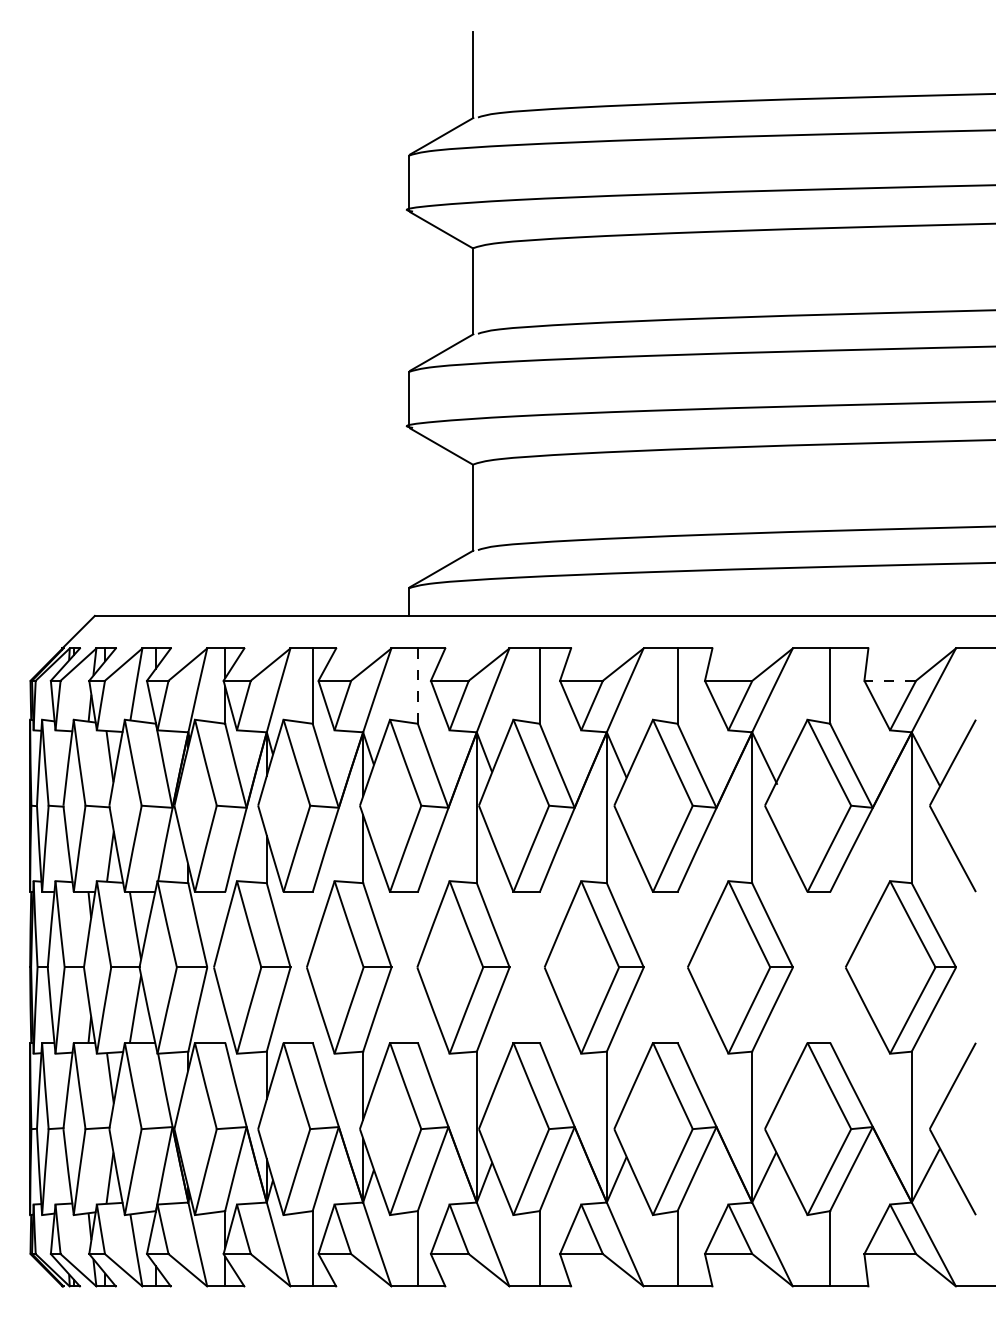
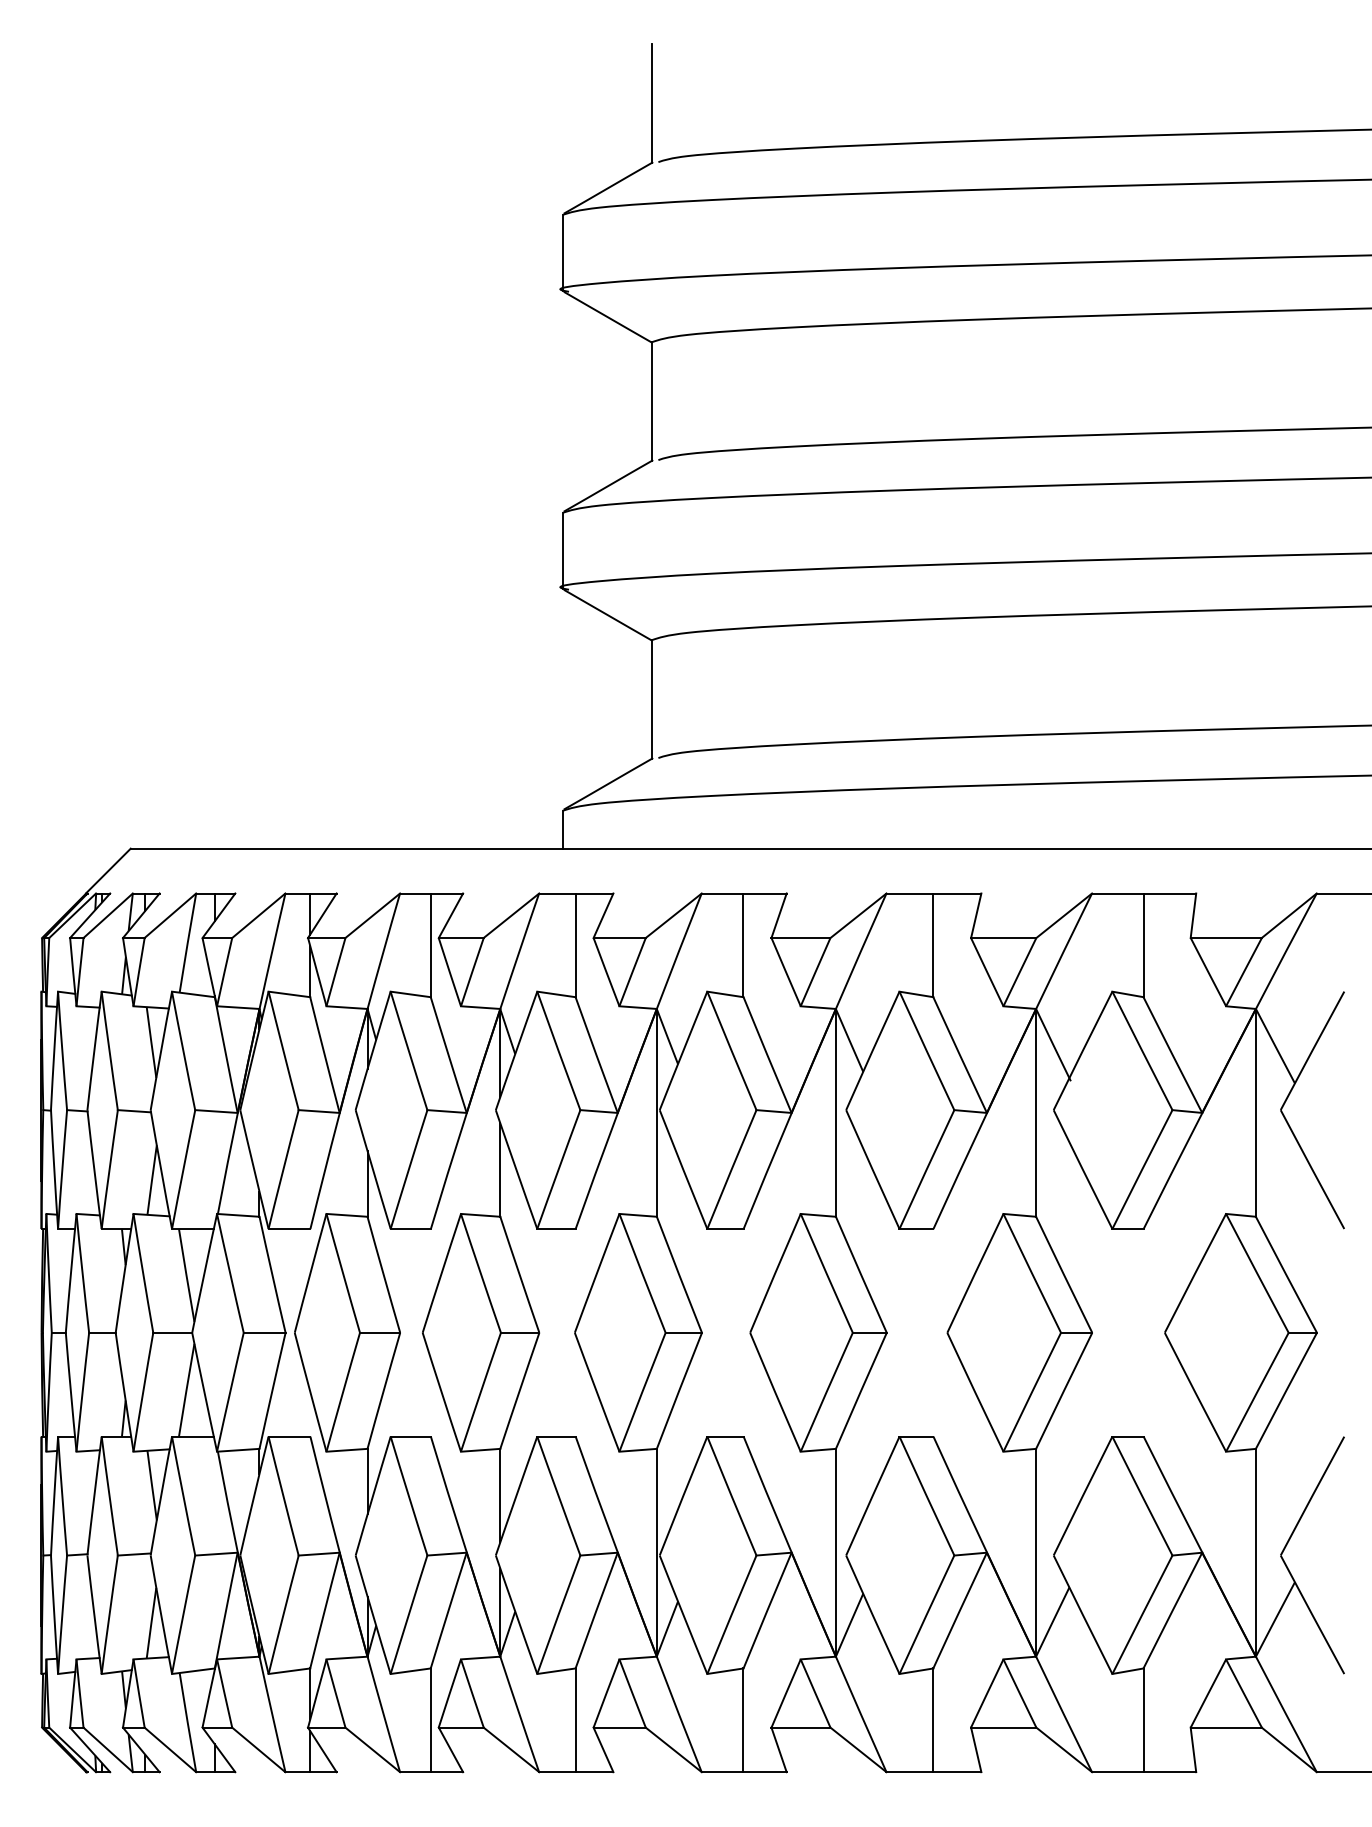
line: (890, 681) -> (1226, 938), dashed -> solid
line: (417, 686) -> (575, 945), dashed -> solid

